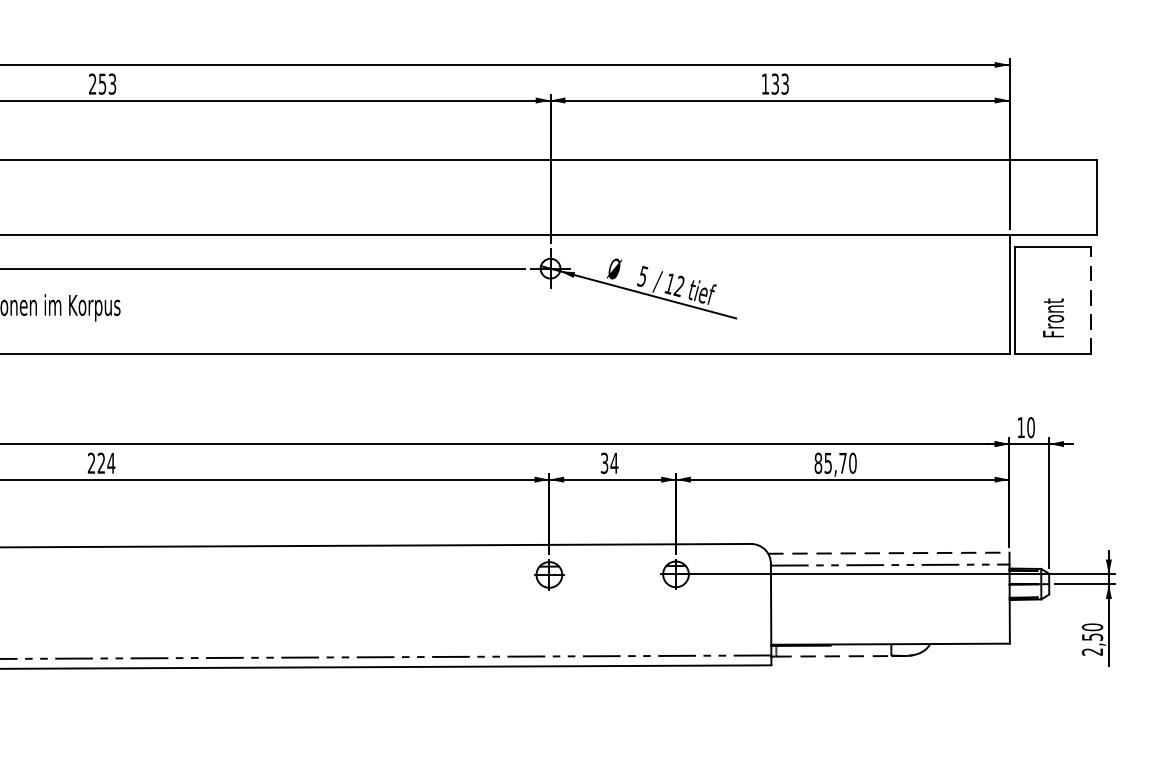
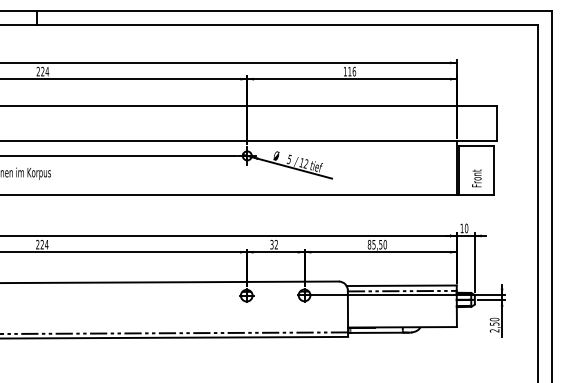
text: (108, 83) -> (45, 71), 253 -> 224
text: (781, 83) -> (352, 71), 133 -> 116
line: (1090, 298) -> (493, 169), dashed -> solid
text: (614, 462) -> (276, 244), 34 -> 32
text: (842, 462) -> (380, 244), 85,70 -> 85,50
line: (890, 552) -> (402, 285), dashed -> solid
line: (835, 655) -> (377, 332), dashed -> solid

